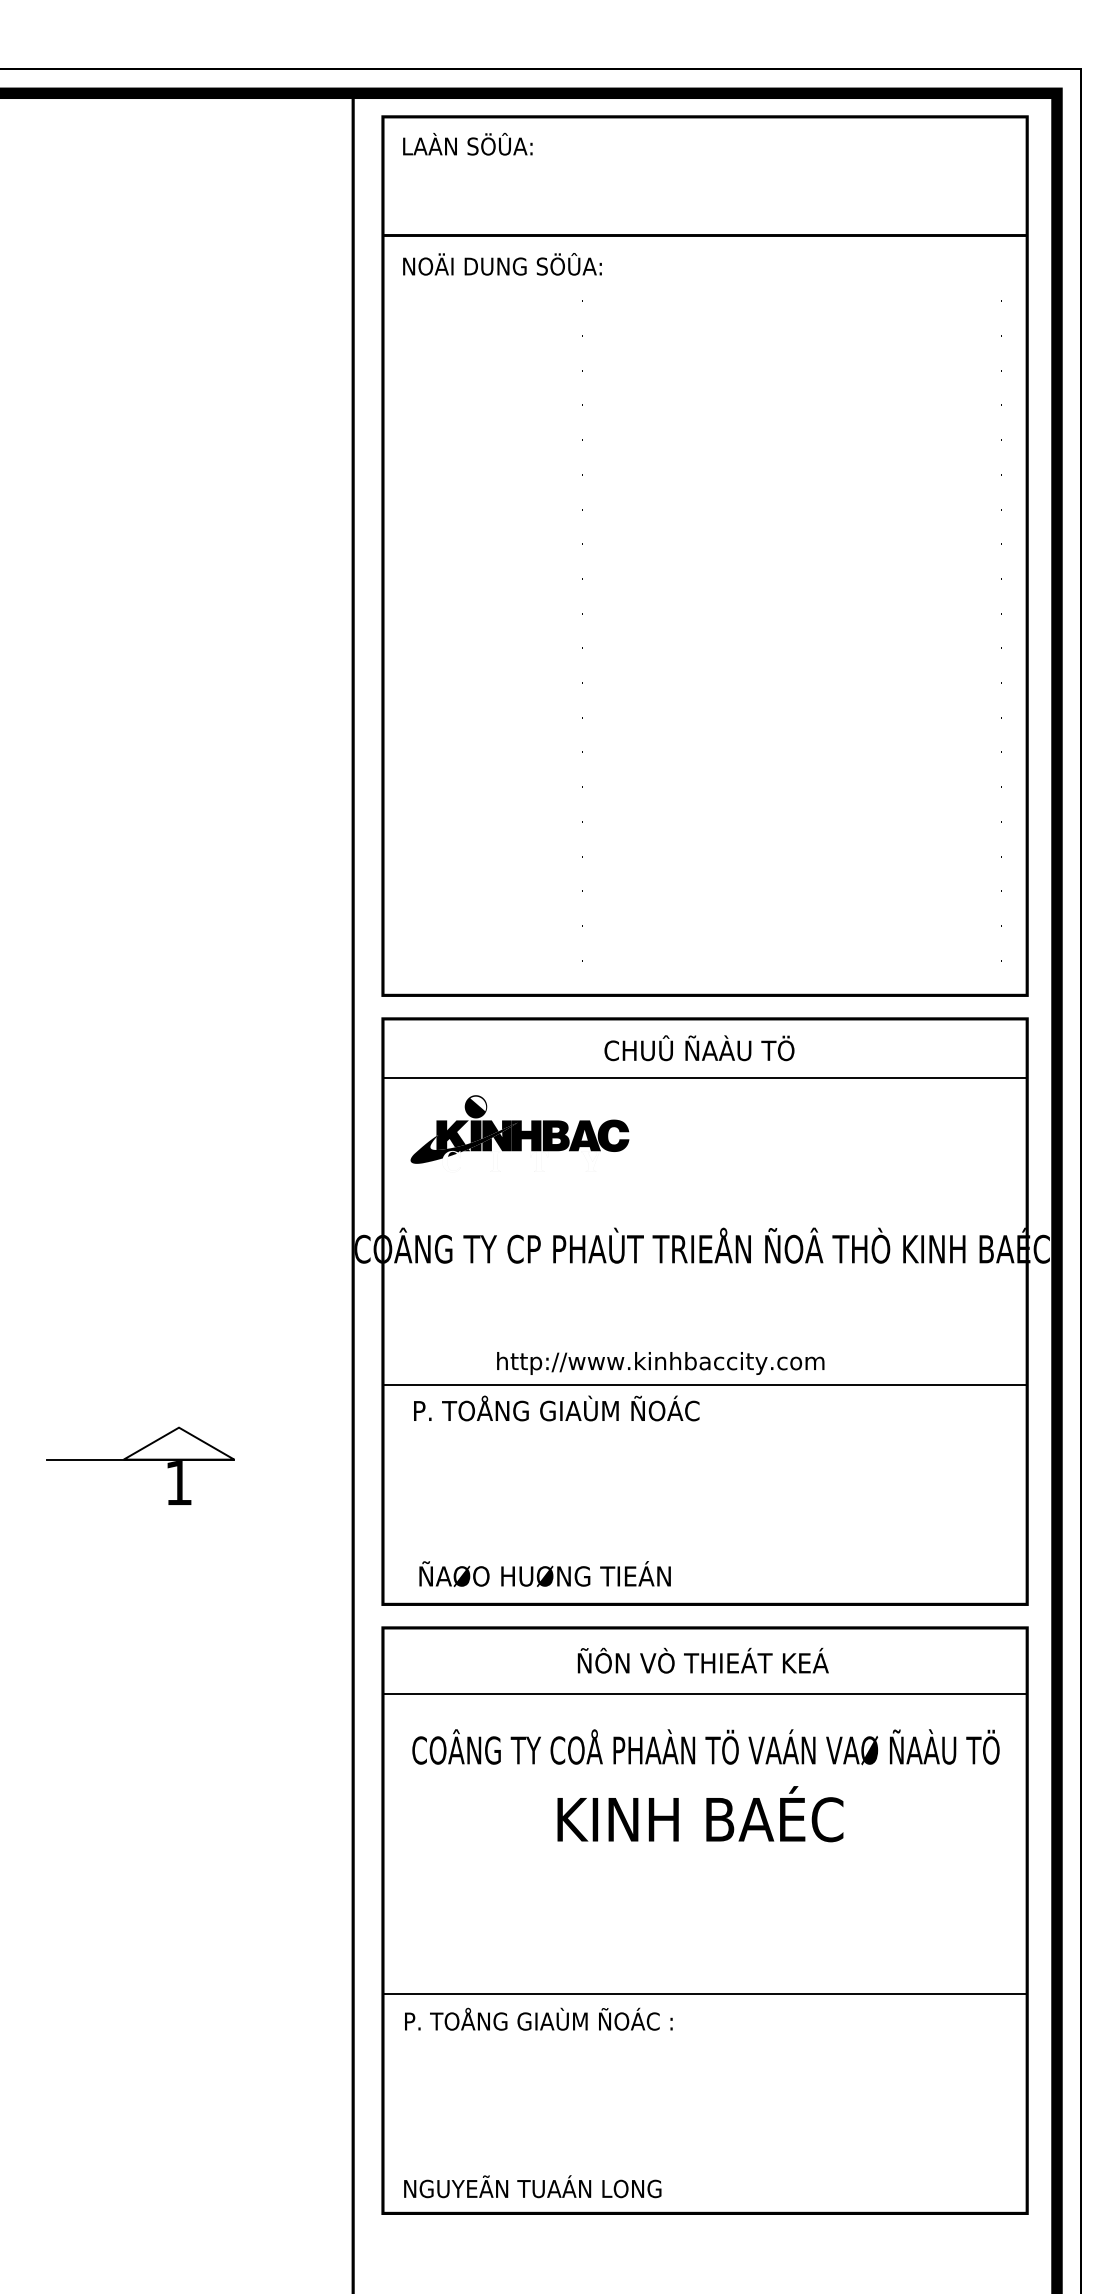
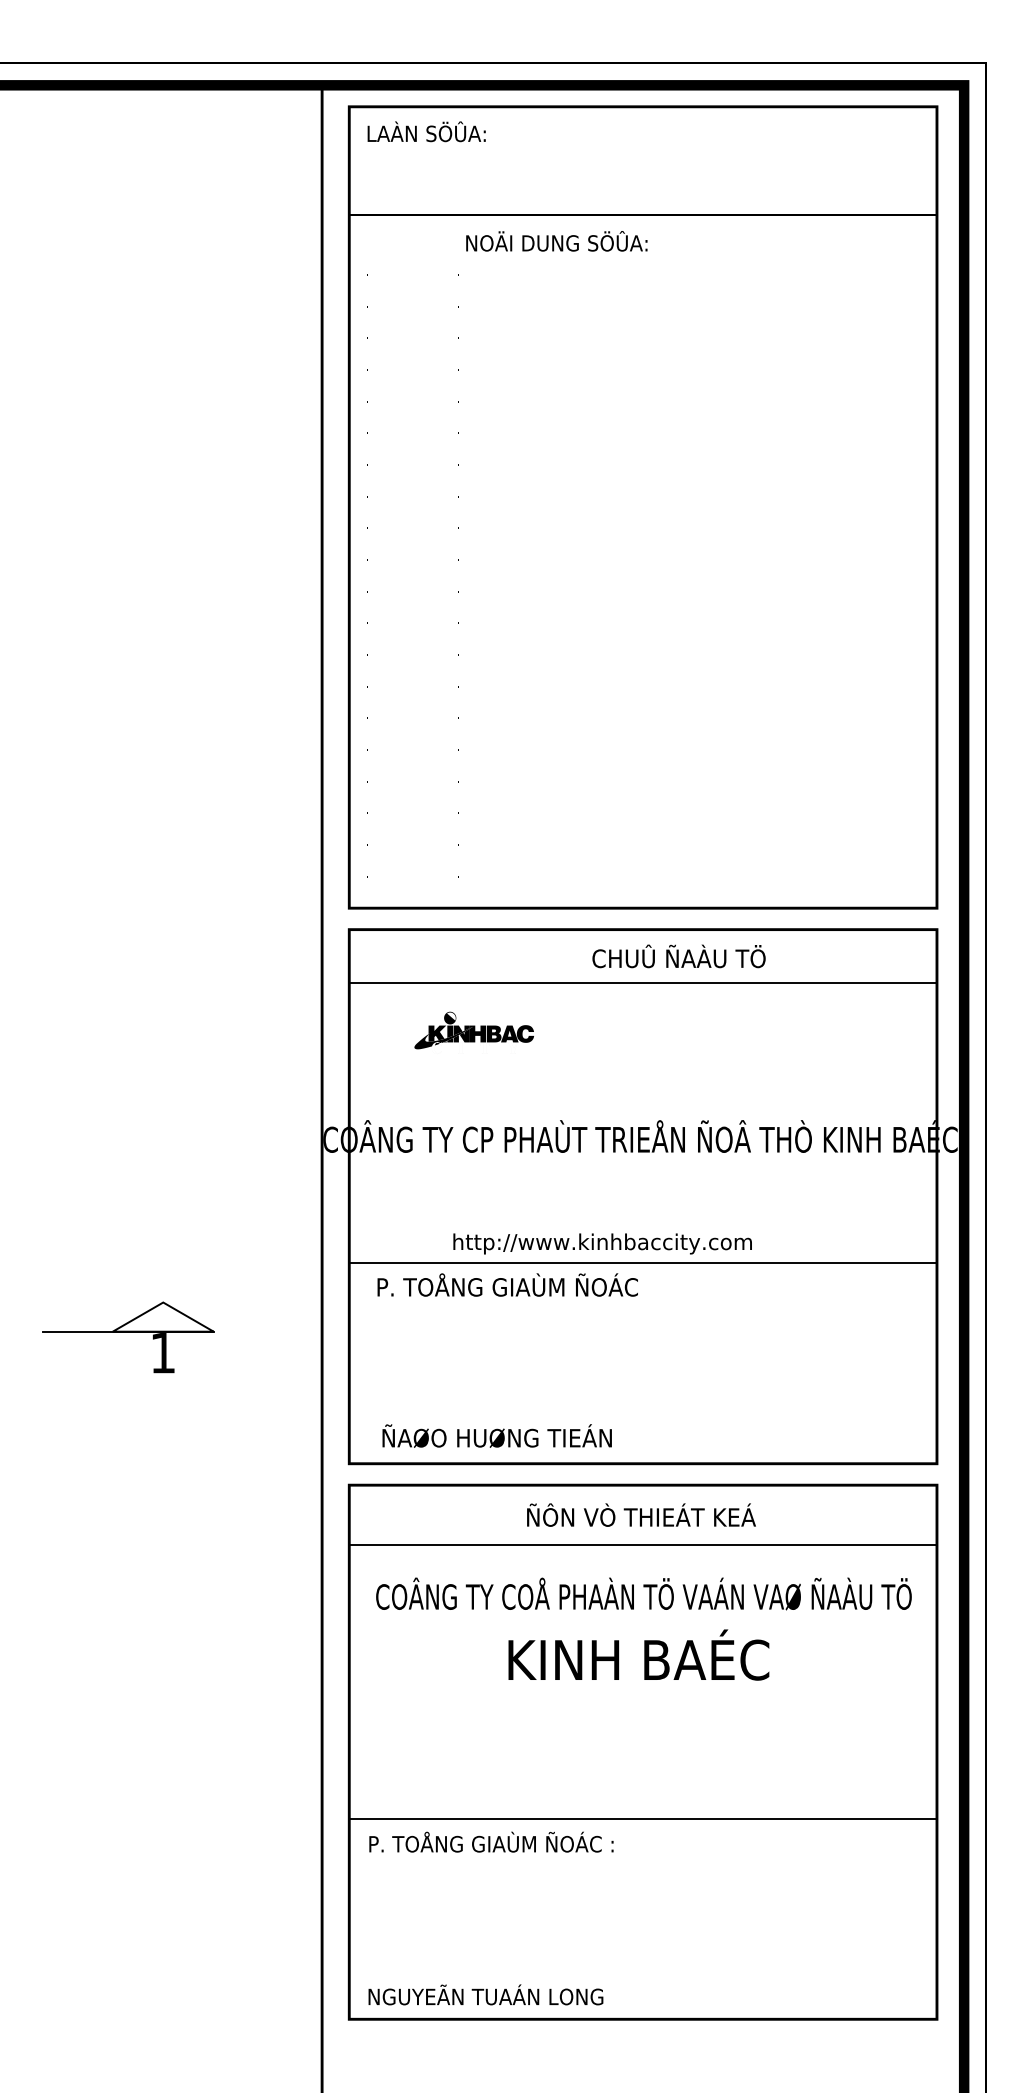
text: (502, 264) -> (556, 241), moved
text: (699, 1048) -> (679, 956), moved
part: (519, 1129) -> (473, 1030), size x0.6

